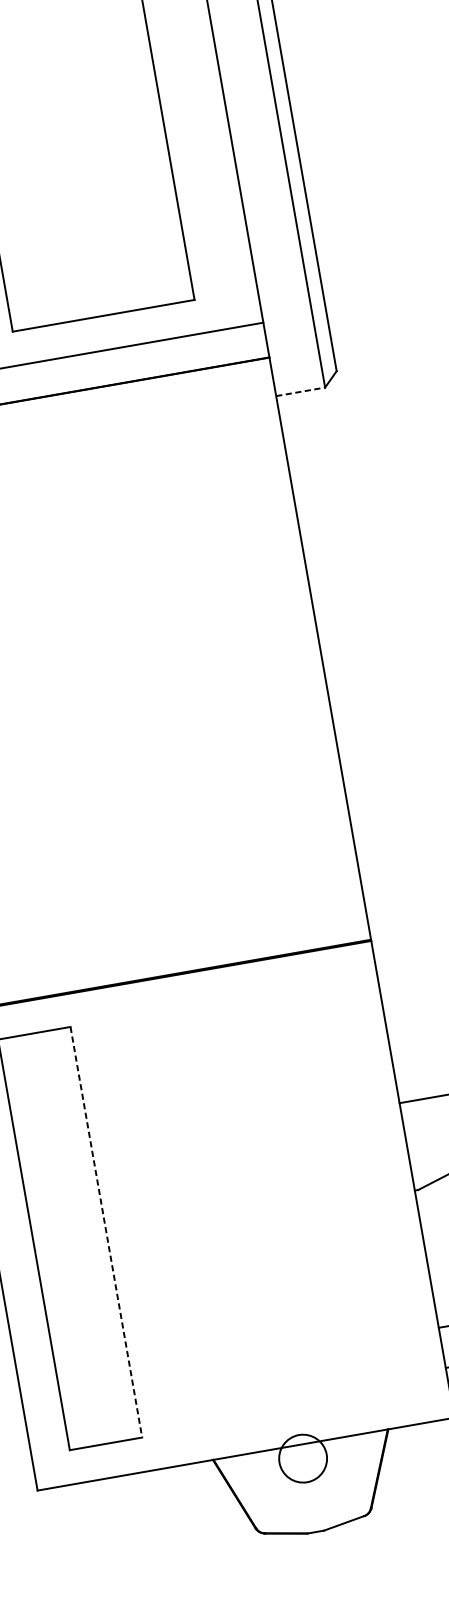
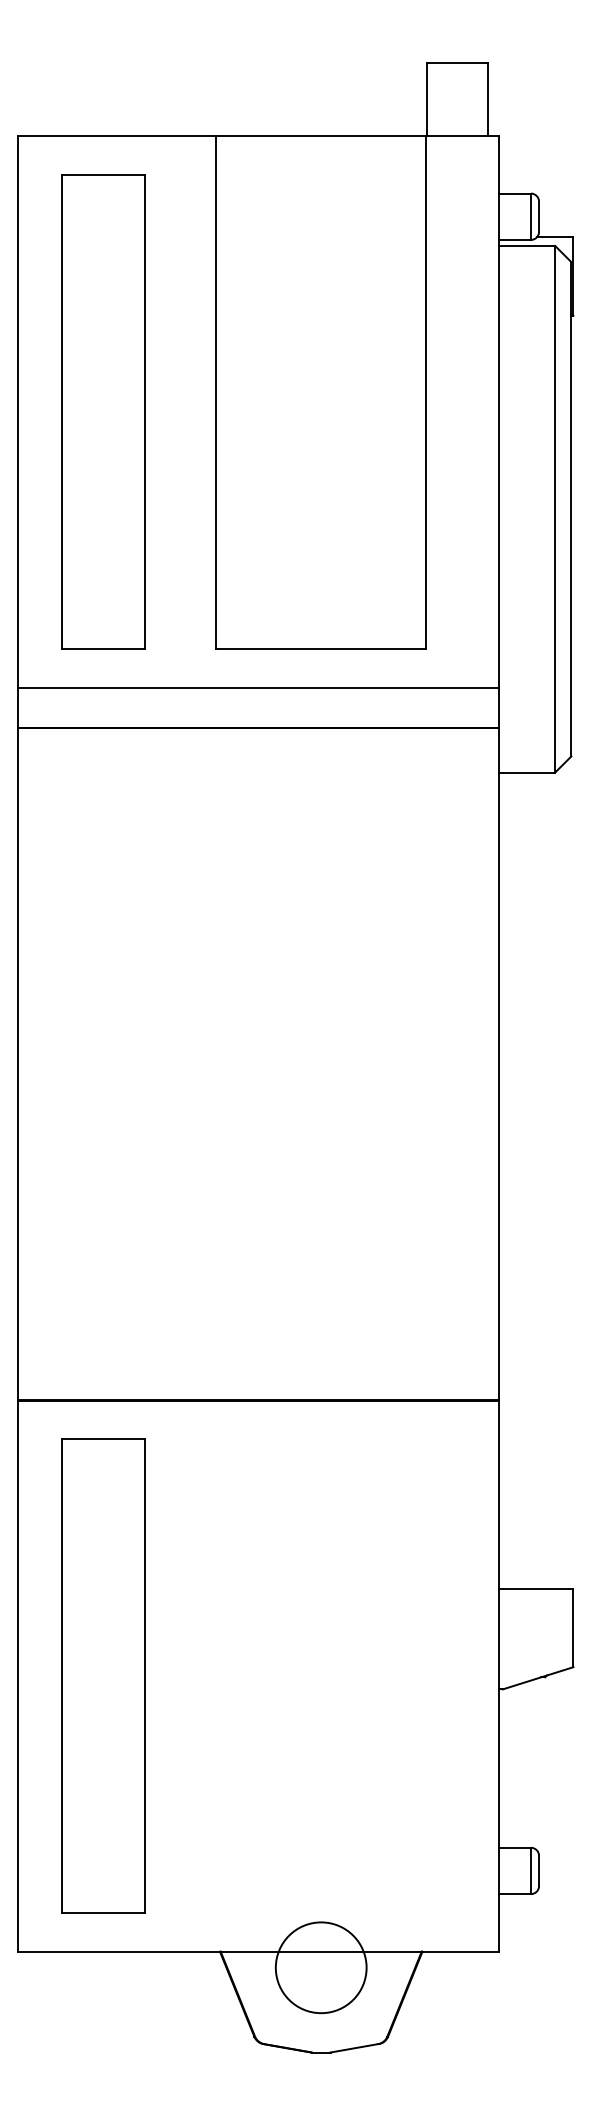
line: (301, 391) -> (527, 772), dashed -> solid
line: (106, 1231) -> (145, 1675), dashed -> solid
circle: (302, 1458) -> (320, 1967), size x1.67

